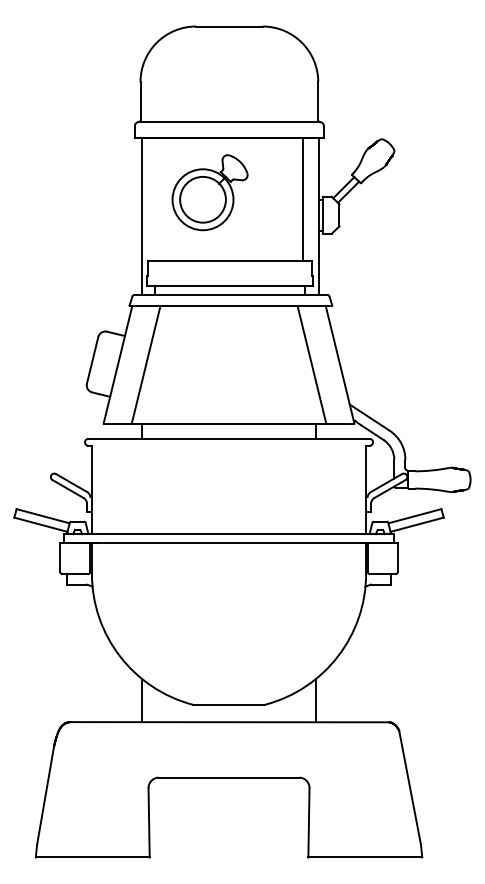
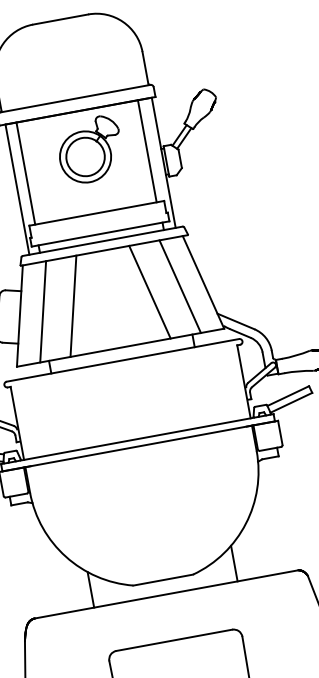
part: (209, 192) -> (89, 150), moved
line: (155, 199) -> (25, 173), added
line: (182, 364) -> (73, 305), added
line: (275, 364) -> (150, 291), added

